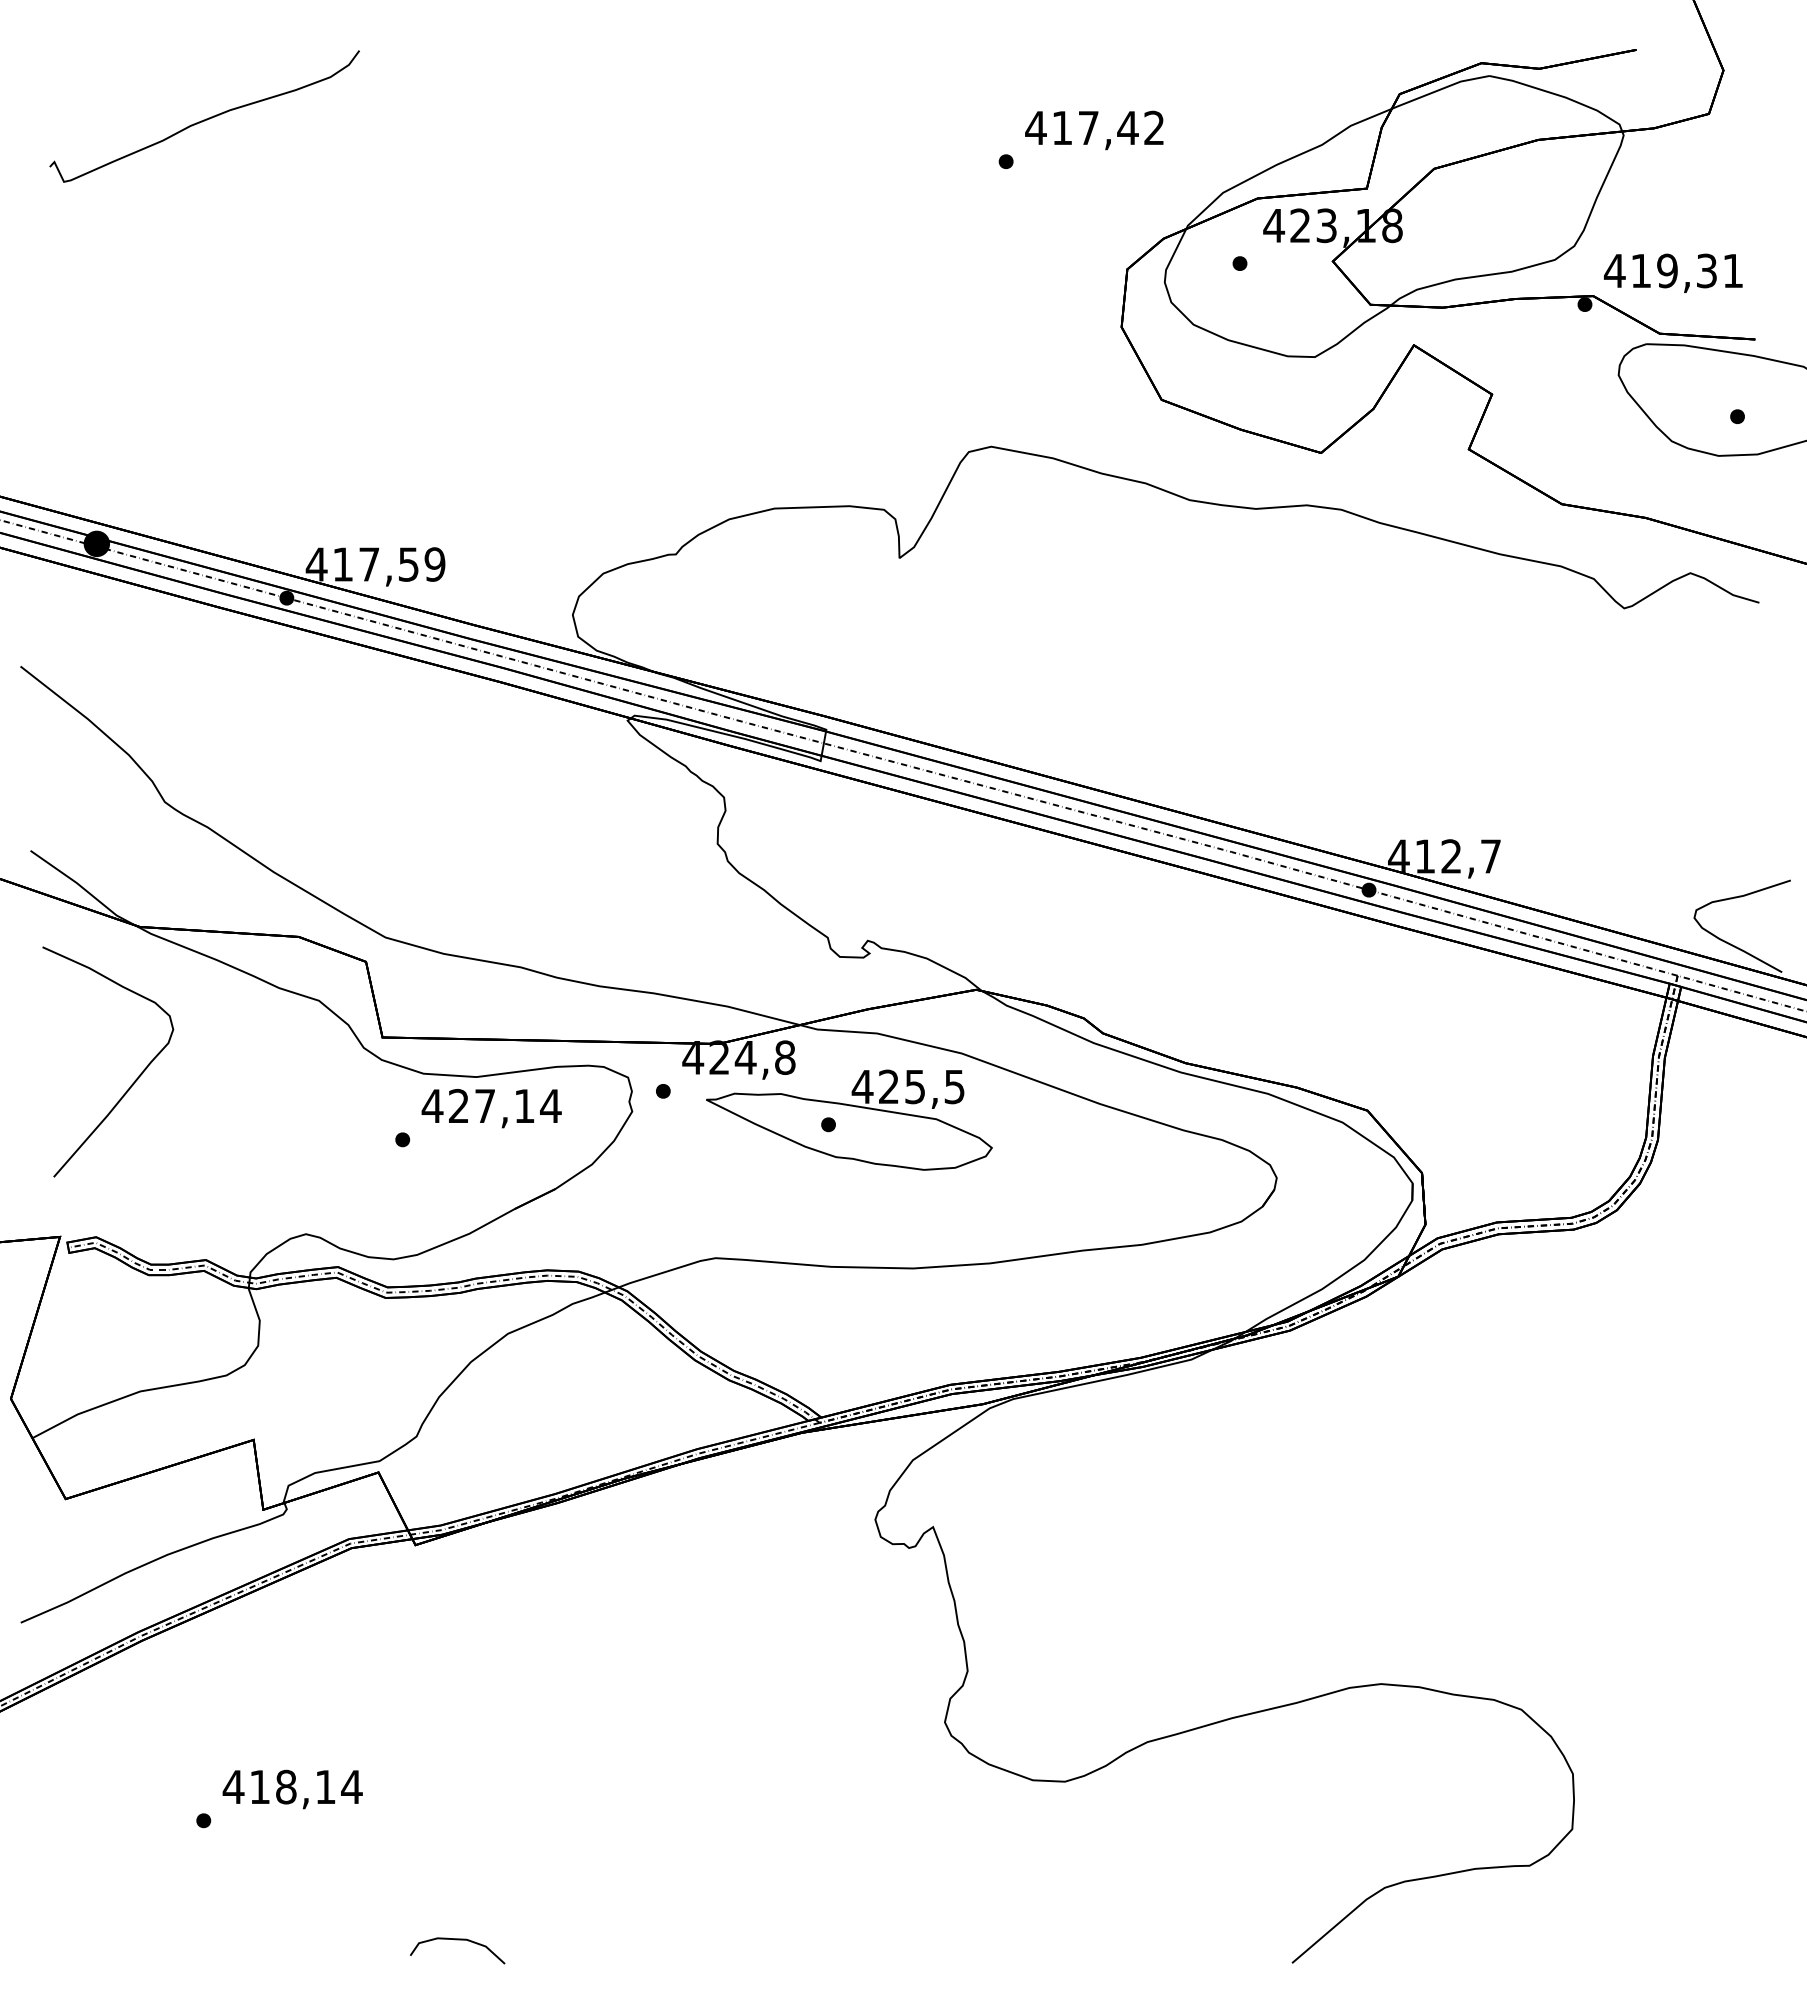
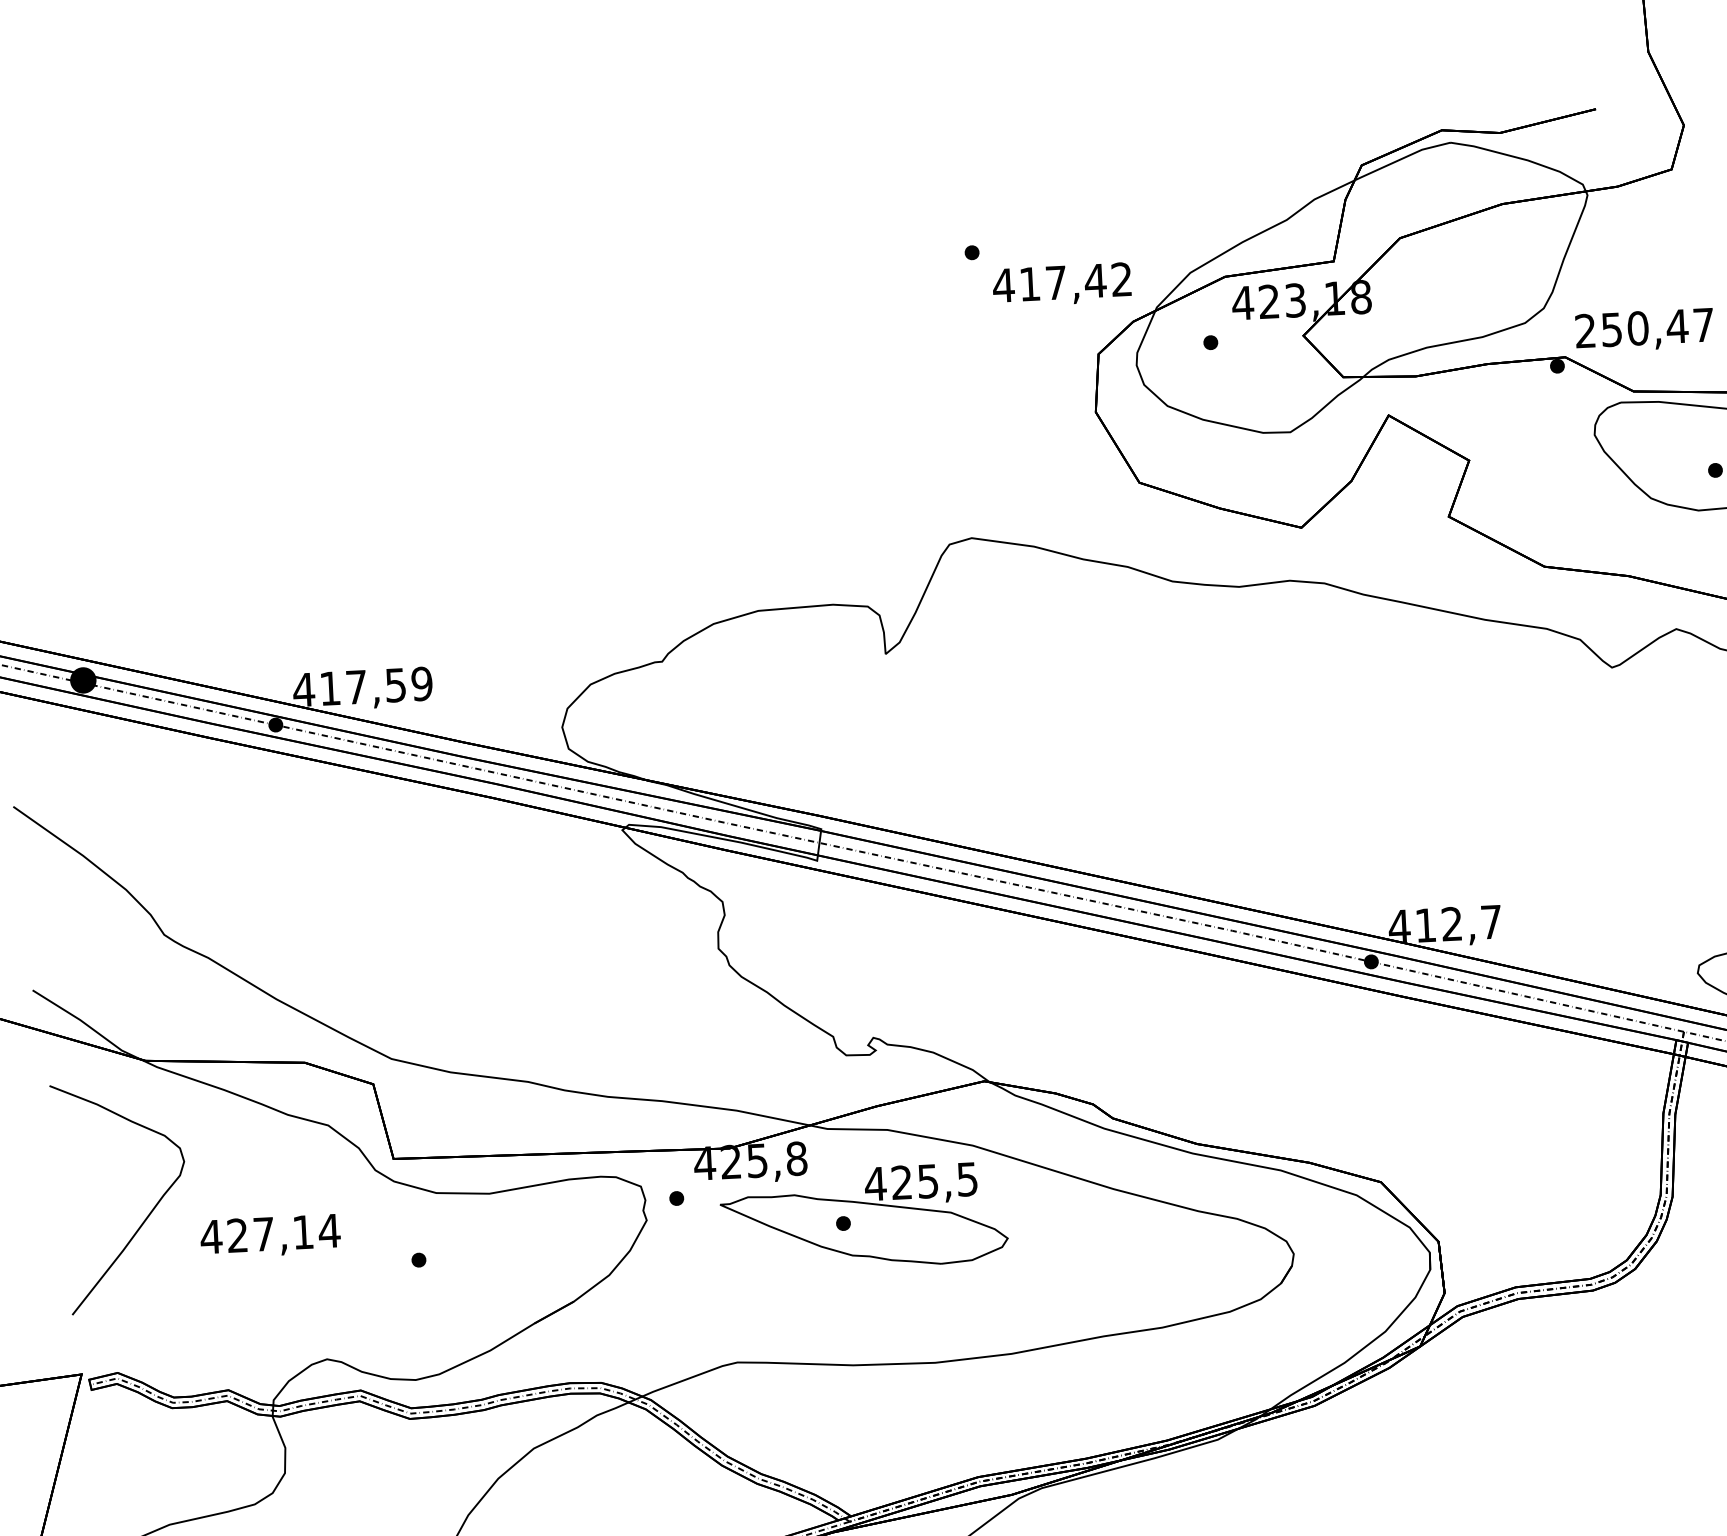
curve: (206, 118) -> (171, 250), removed
text: (1094, 130) -> (1062, 285), moved
text: (1672, 270) -> (1643, 327), 419,31 -> 250,47
text: (745, 1057) -> (757, 1160), 424,8 -> 425,8
text: (491, 1108) -> (270, 1236), moved

